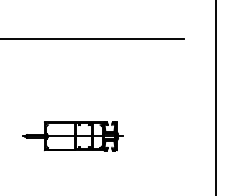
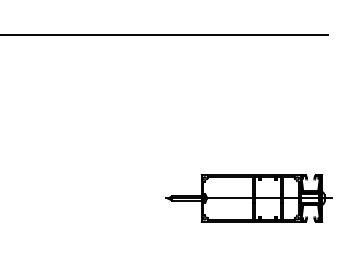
part: (72, 136) -> (248, 198), moved

